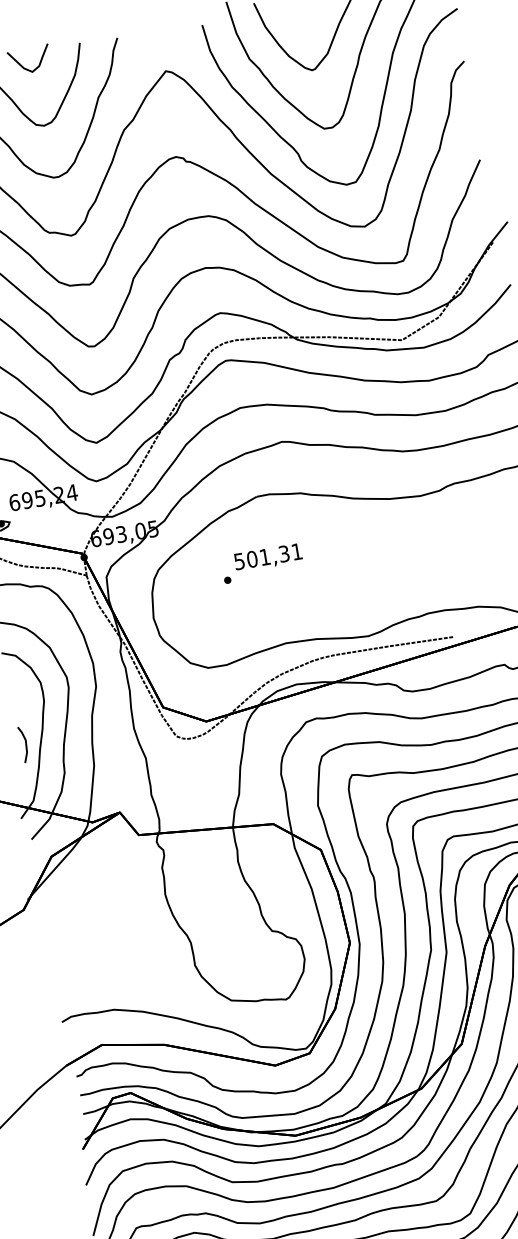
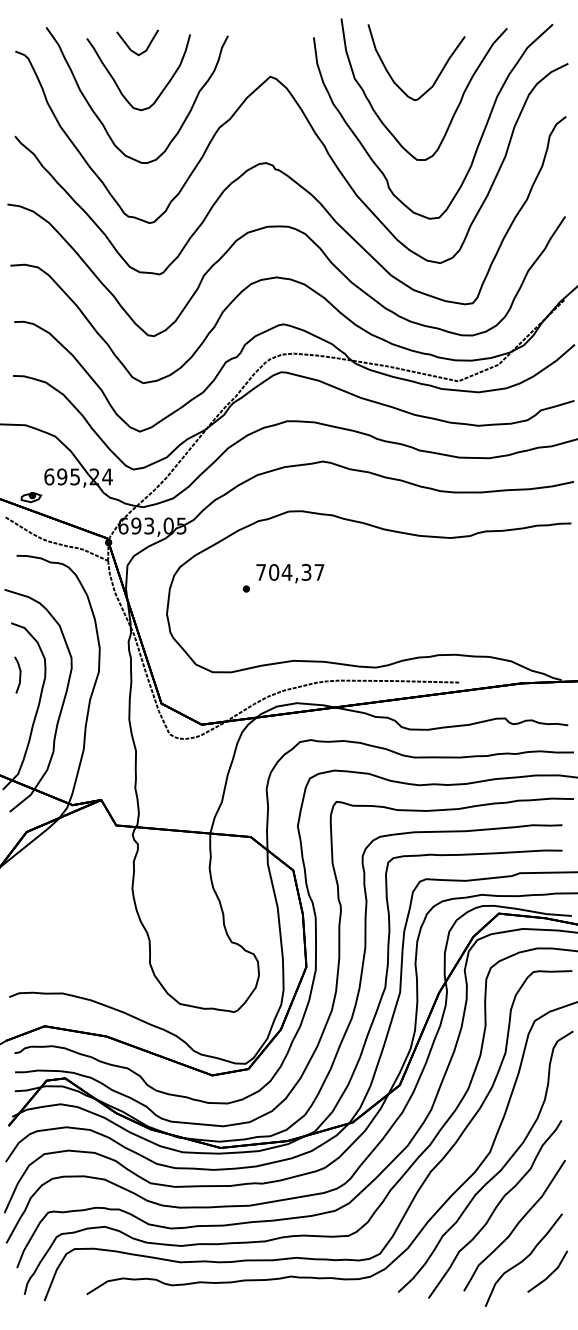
text: (268, 556) -> (290, 572), 501,31 -> 704,37
line: (25, 743) -> (19, 674), moved

